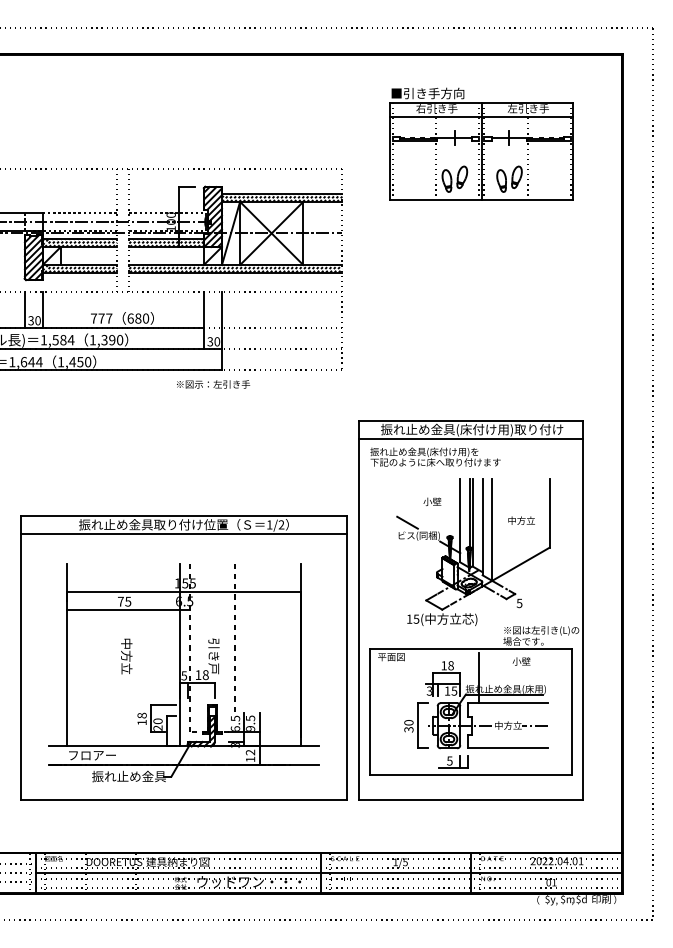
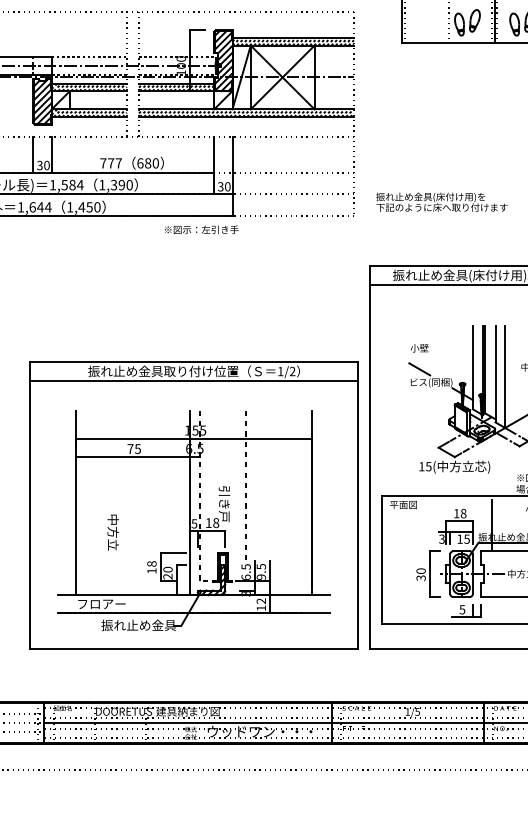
text: (213, 384) -> (201, 229), moved
text: (435, 456) -> (441, 201), moved
text: (432, 501) -> (419, 347), moved
text: (126, 656) -> (112, 532), moved

